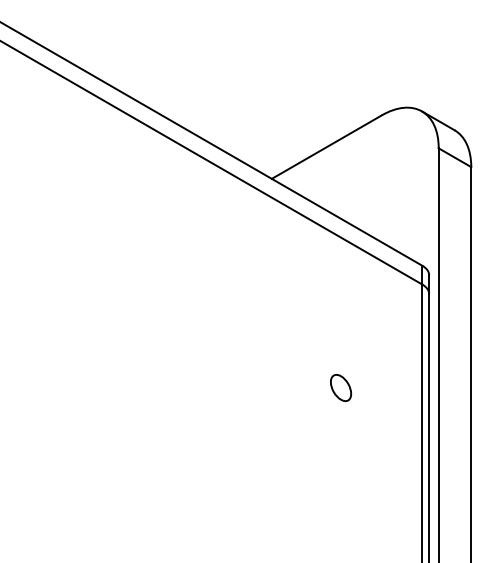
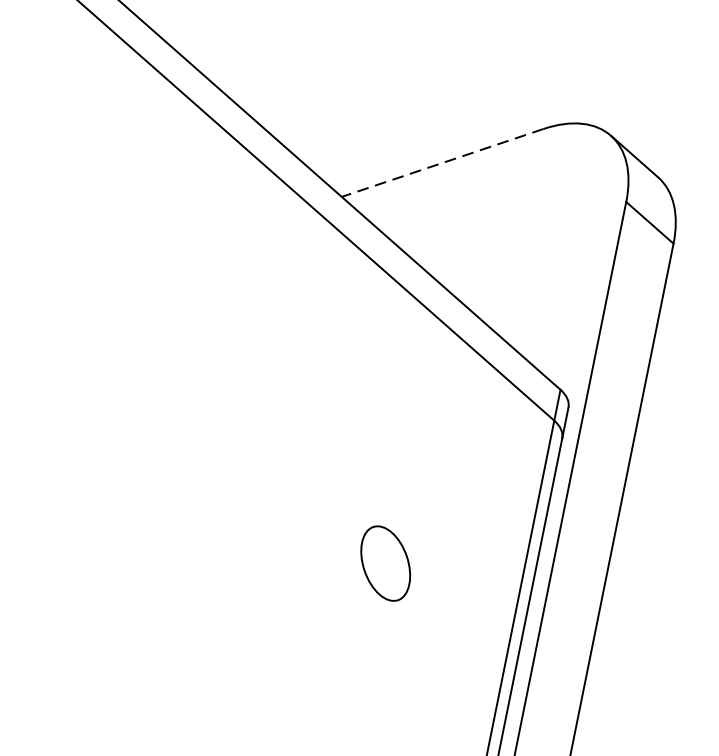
line: (326, 147) -> (442, 163), solid -> dashed
part: (341, 387) -> (387, 563), size x1.6

